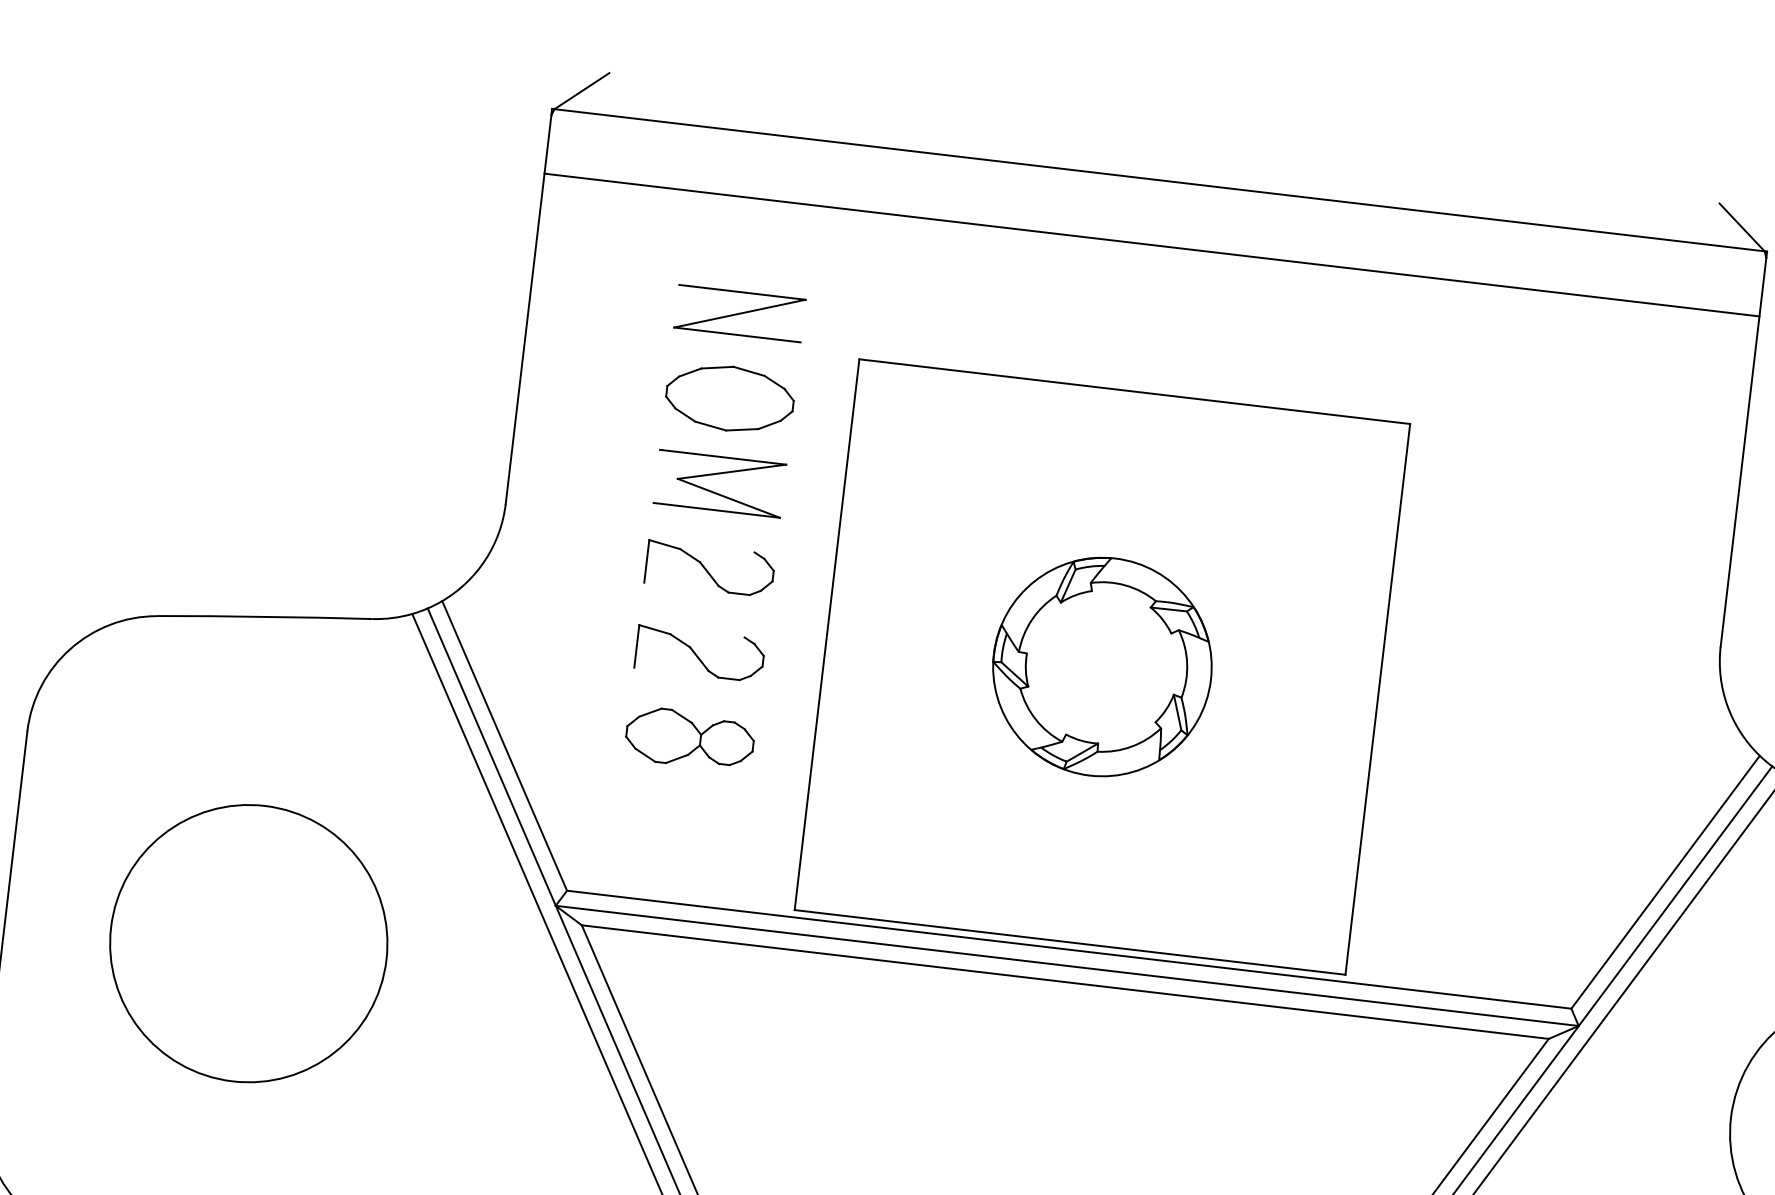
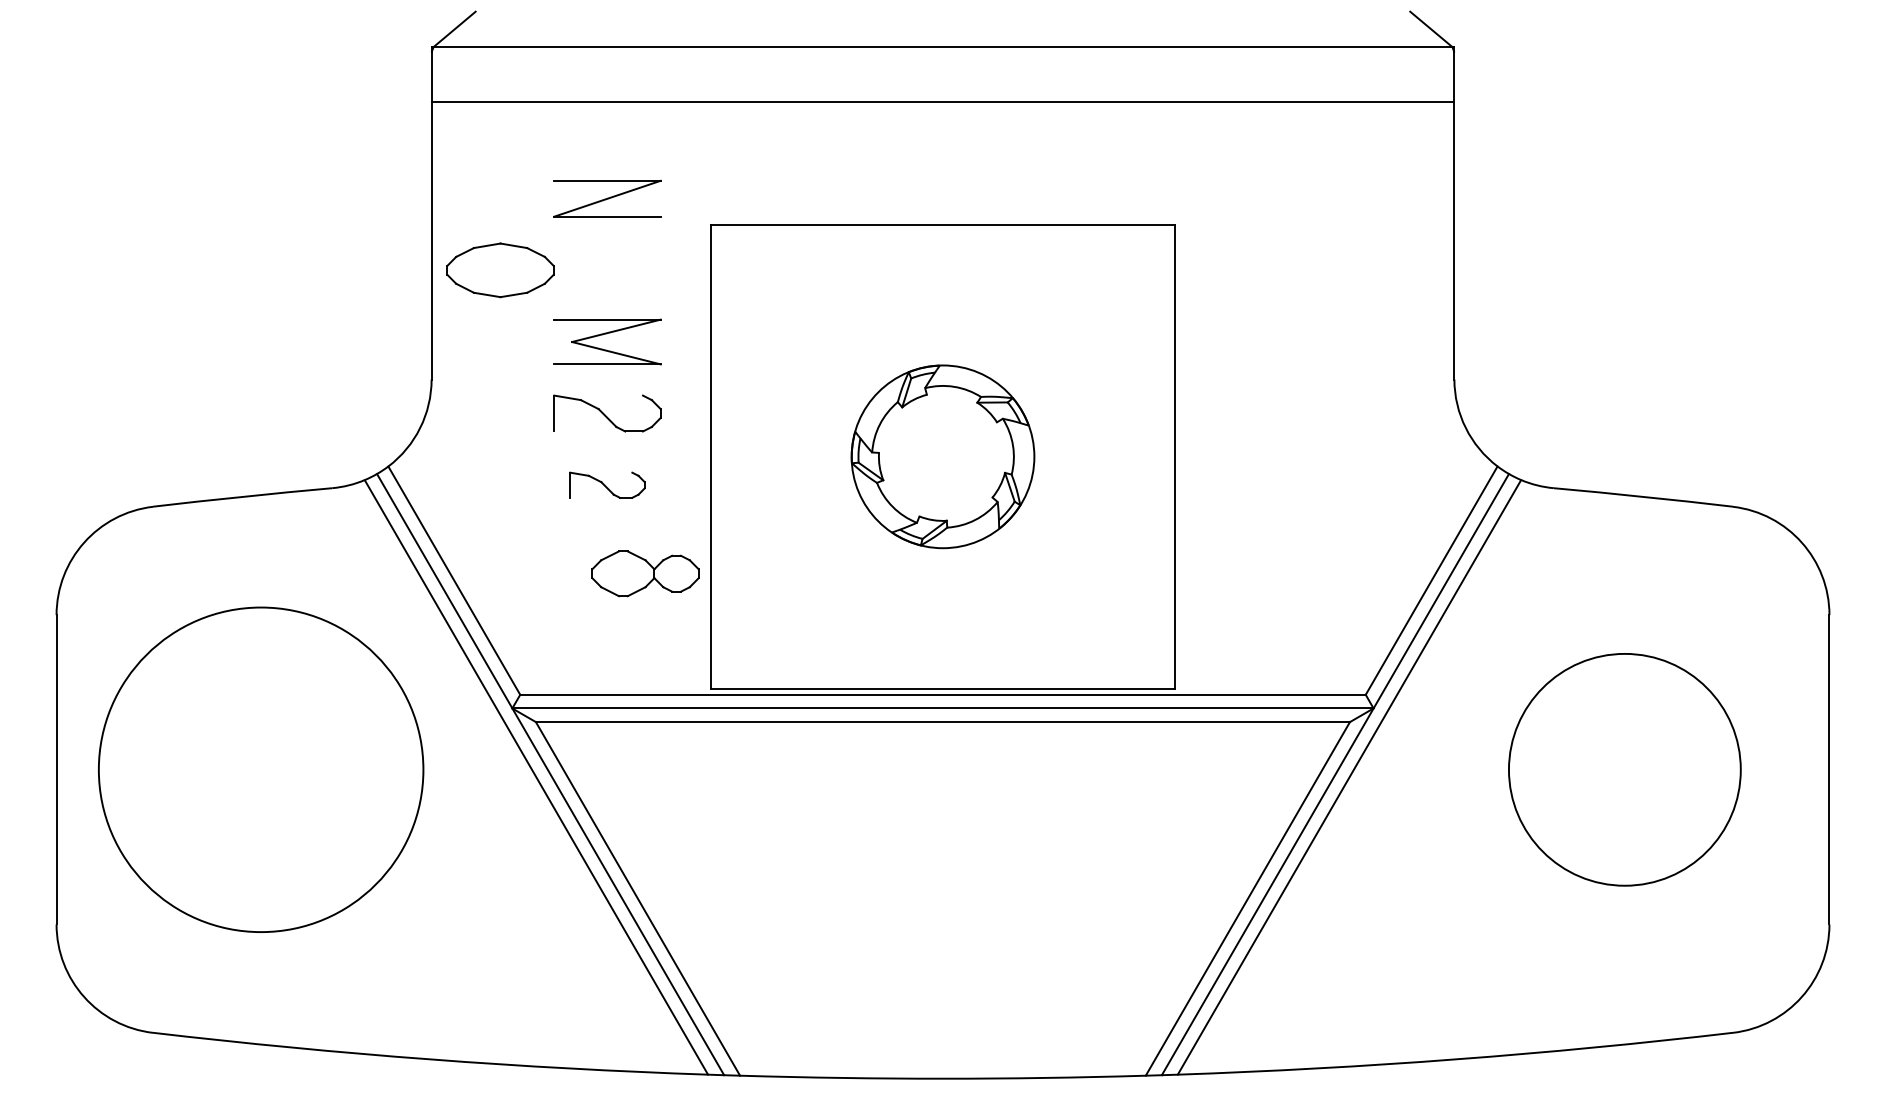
part: (729, 398) -> (500, 270), moved
part: (699, 654) -> (607, 485), size x0.7
part: (689, 738) -> (645, 573), moved
circle: (249, 943) -> (261, 769), size x1.4

